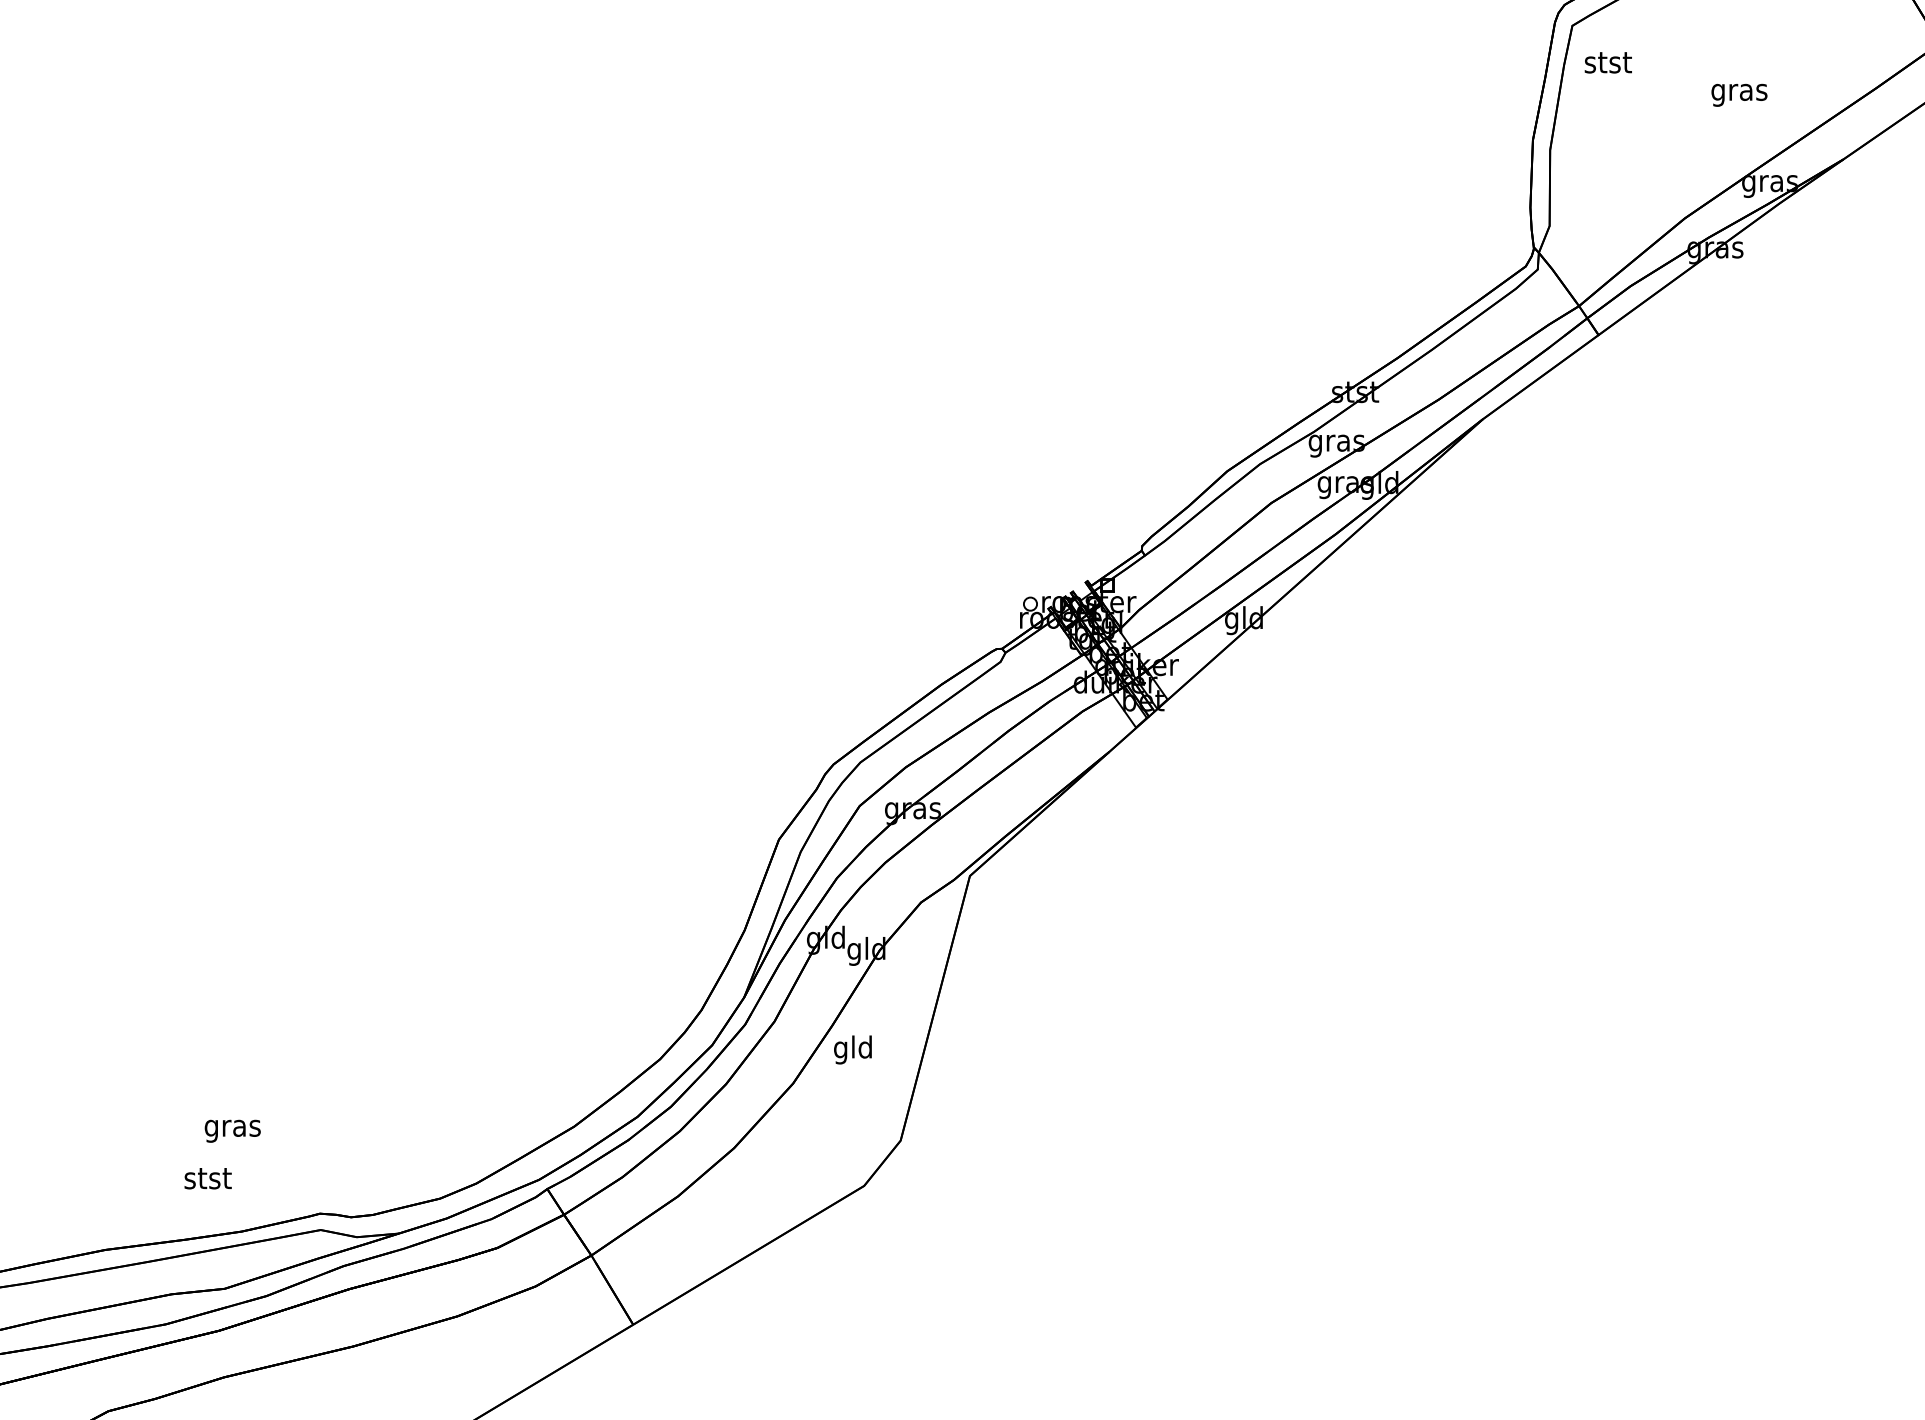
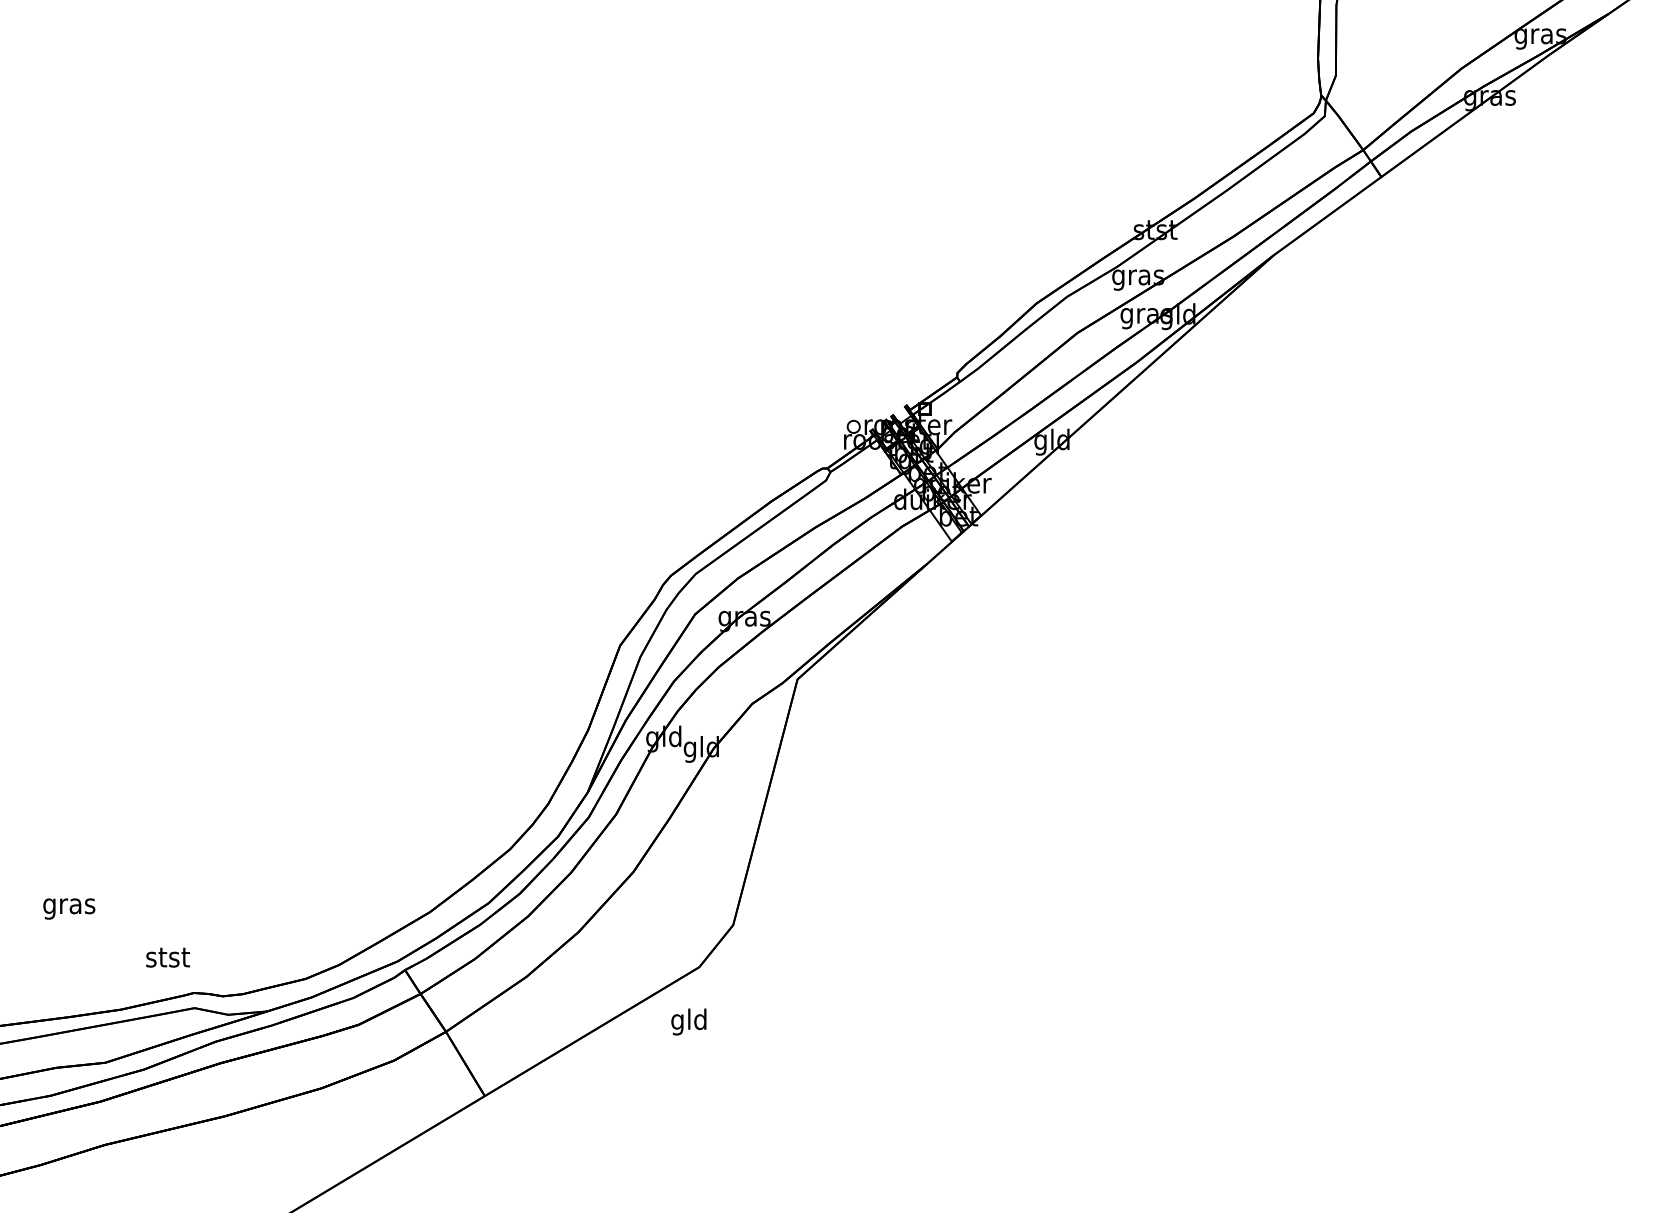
text: (852, 1049) -> (688, 1021), moved
text: (232, 1130) -> (69, 908), moved
text: (207, 1178) -> (167, 957), moved

